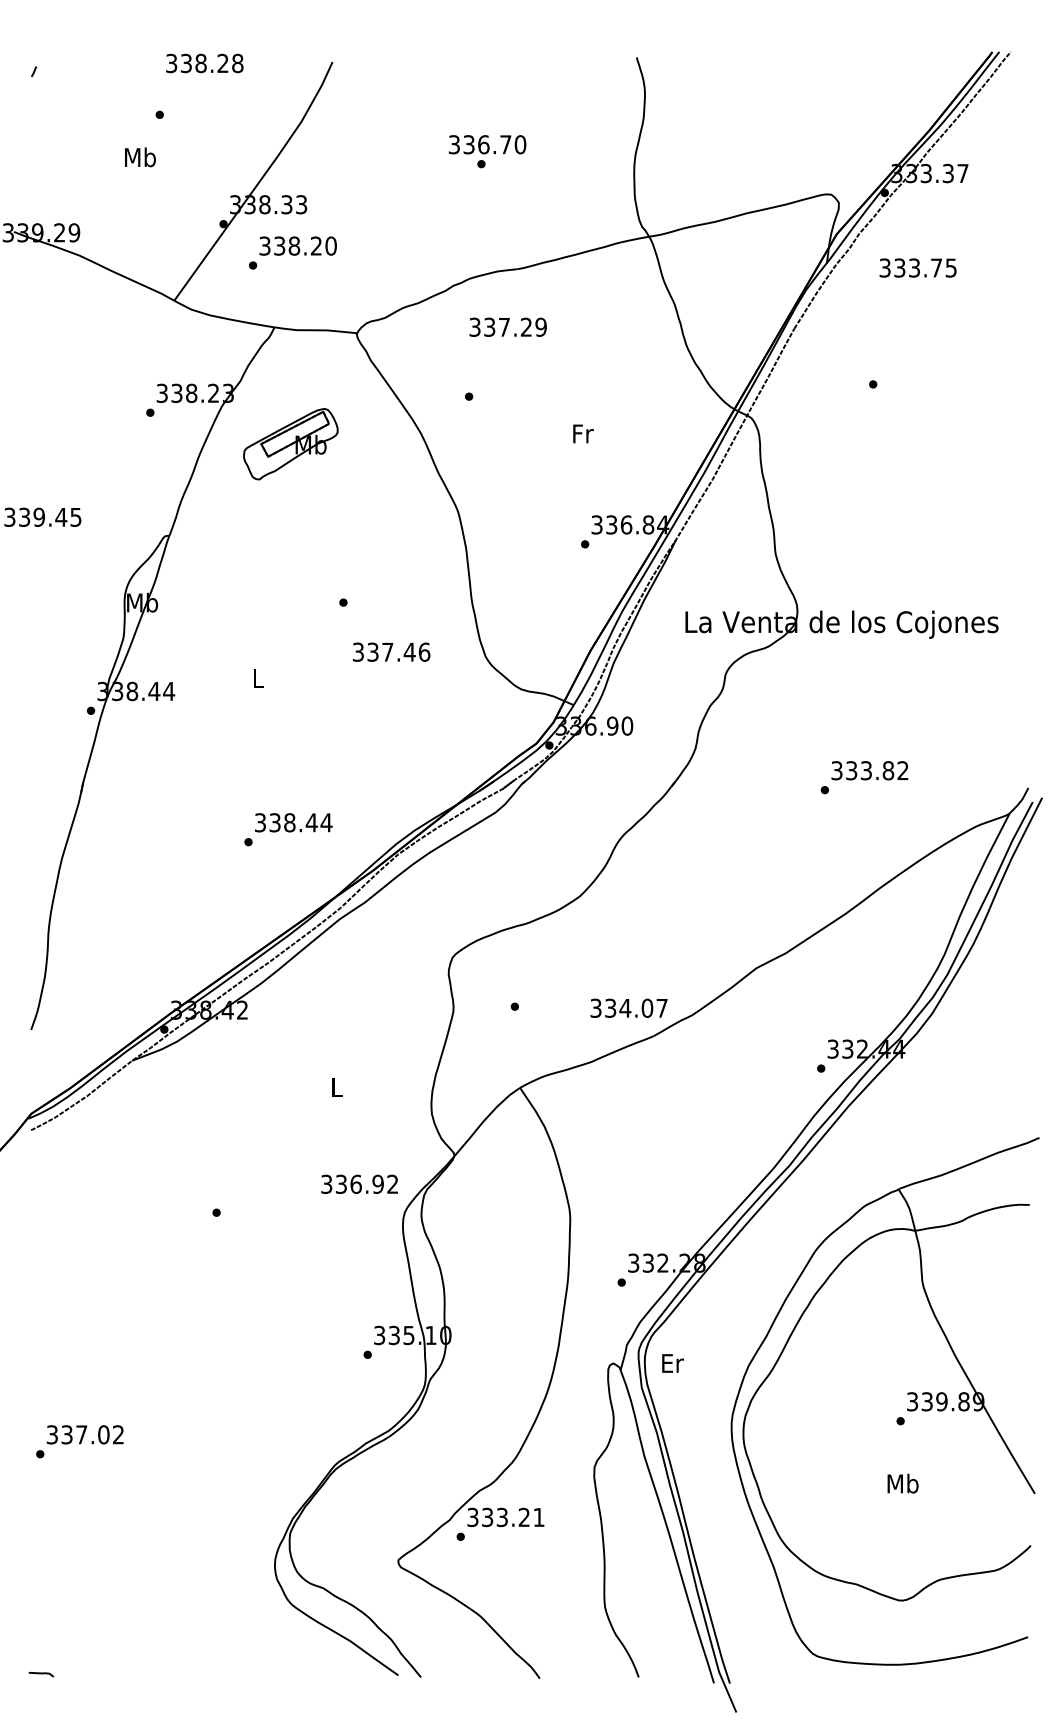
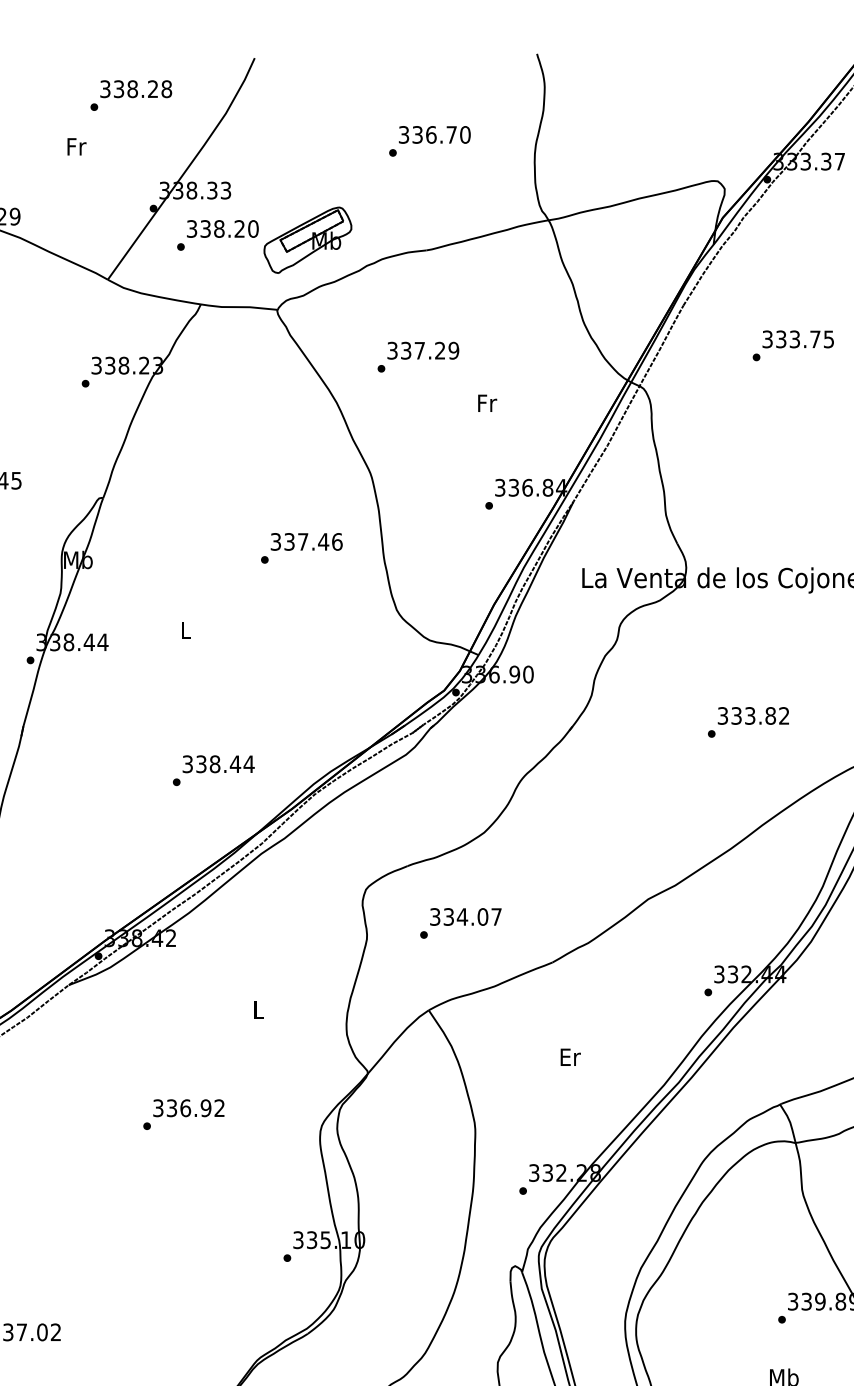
text: (204, 63) -> (135, 89), moved
text: (487, 144) -> (434, 134), moved
text: (140, 157) -> (76, 146), Mb -> Fr
text: (917, 267) -> (797, 338), moved
text: (507, 326) -> (422, 350), moved
part: (290, 444) -> (307, 240), moved
text: (391, 651) -> (306, 541), moved
text: (628, 1007) -> (465, 916), moved
text: (359, 1183) -> (188, 1107), moved
text: (672, 1363) -> (570, 1057), moved

